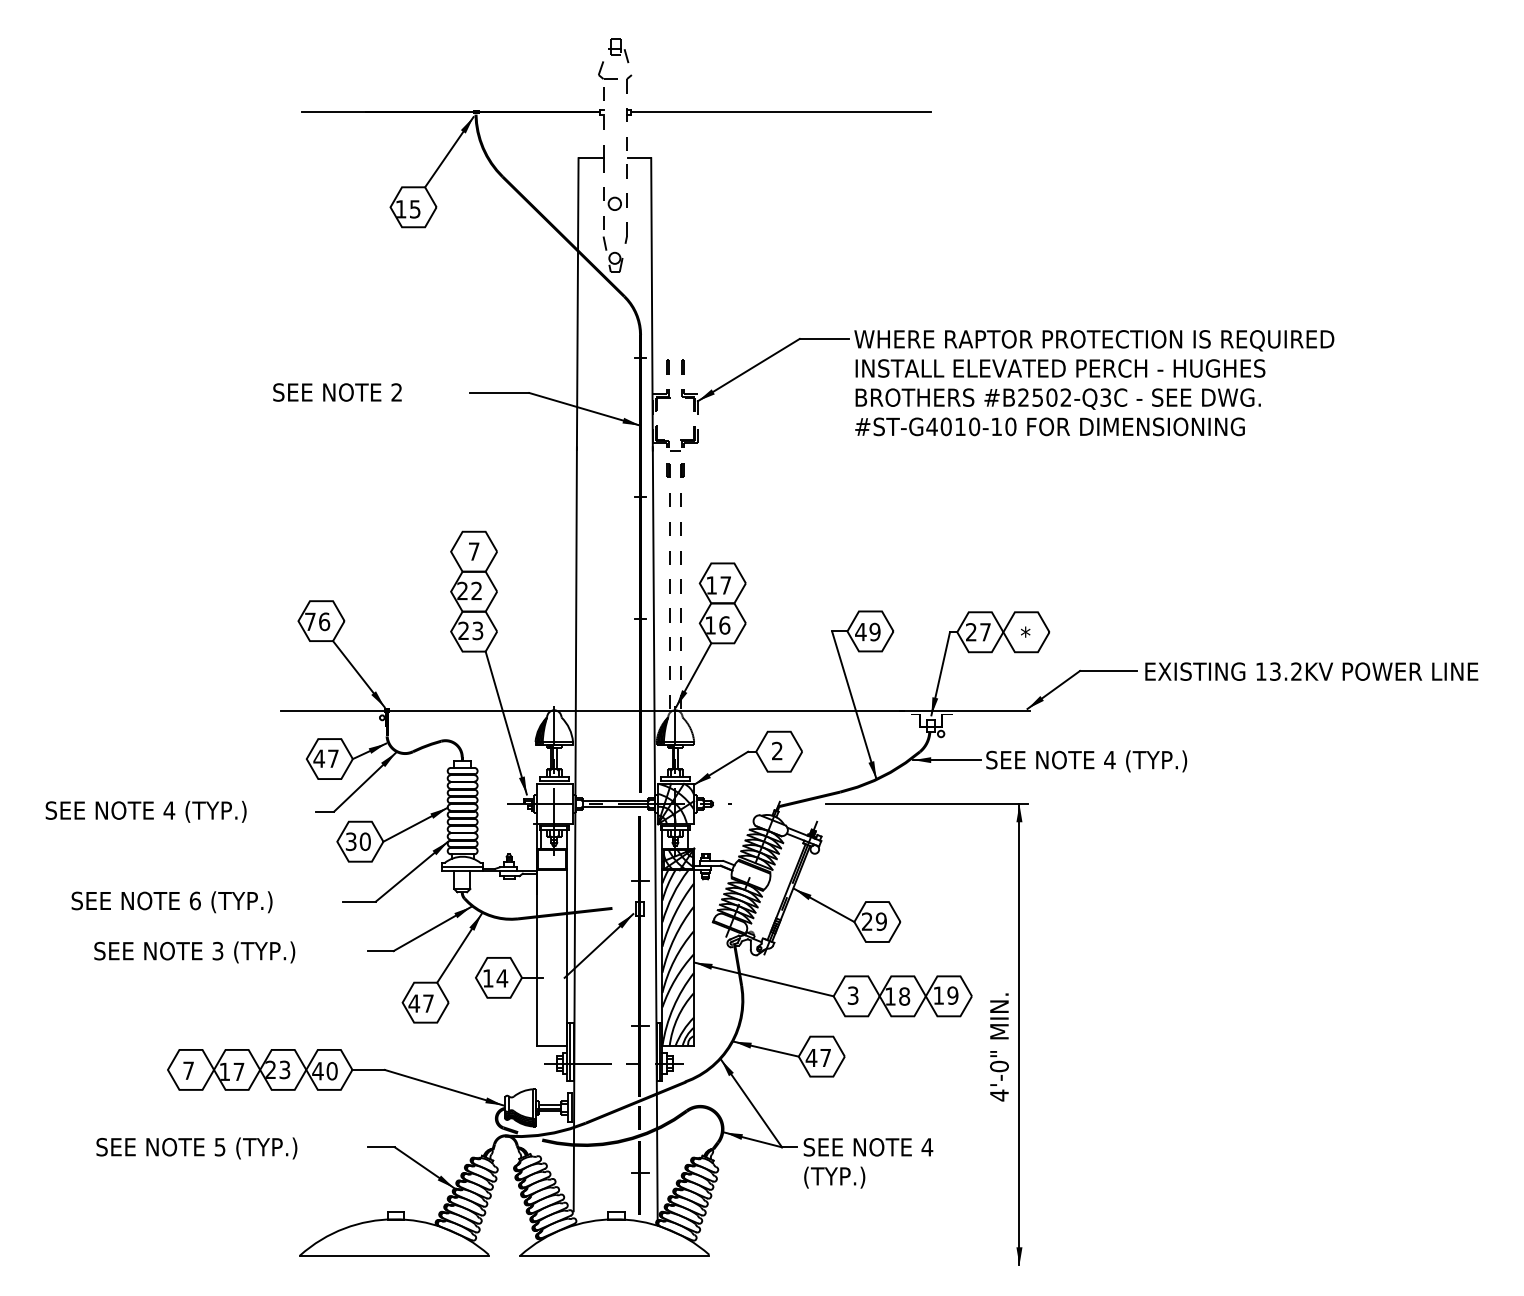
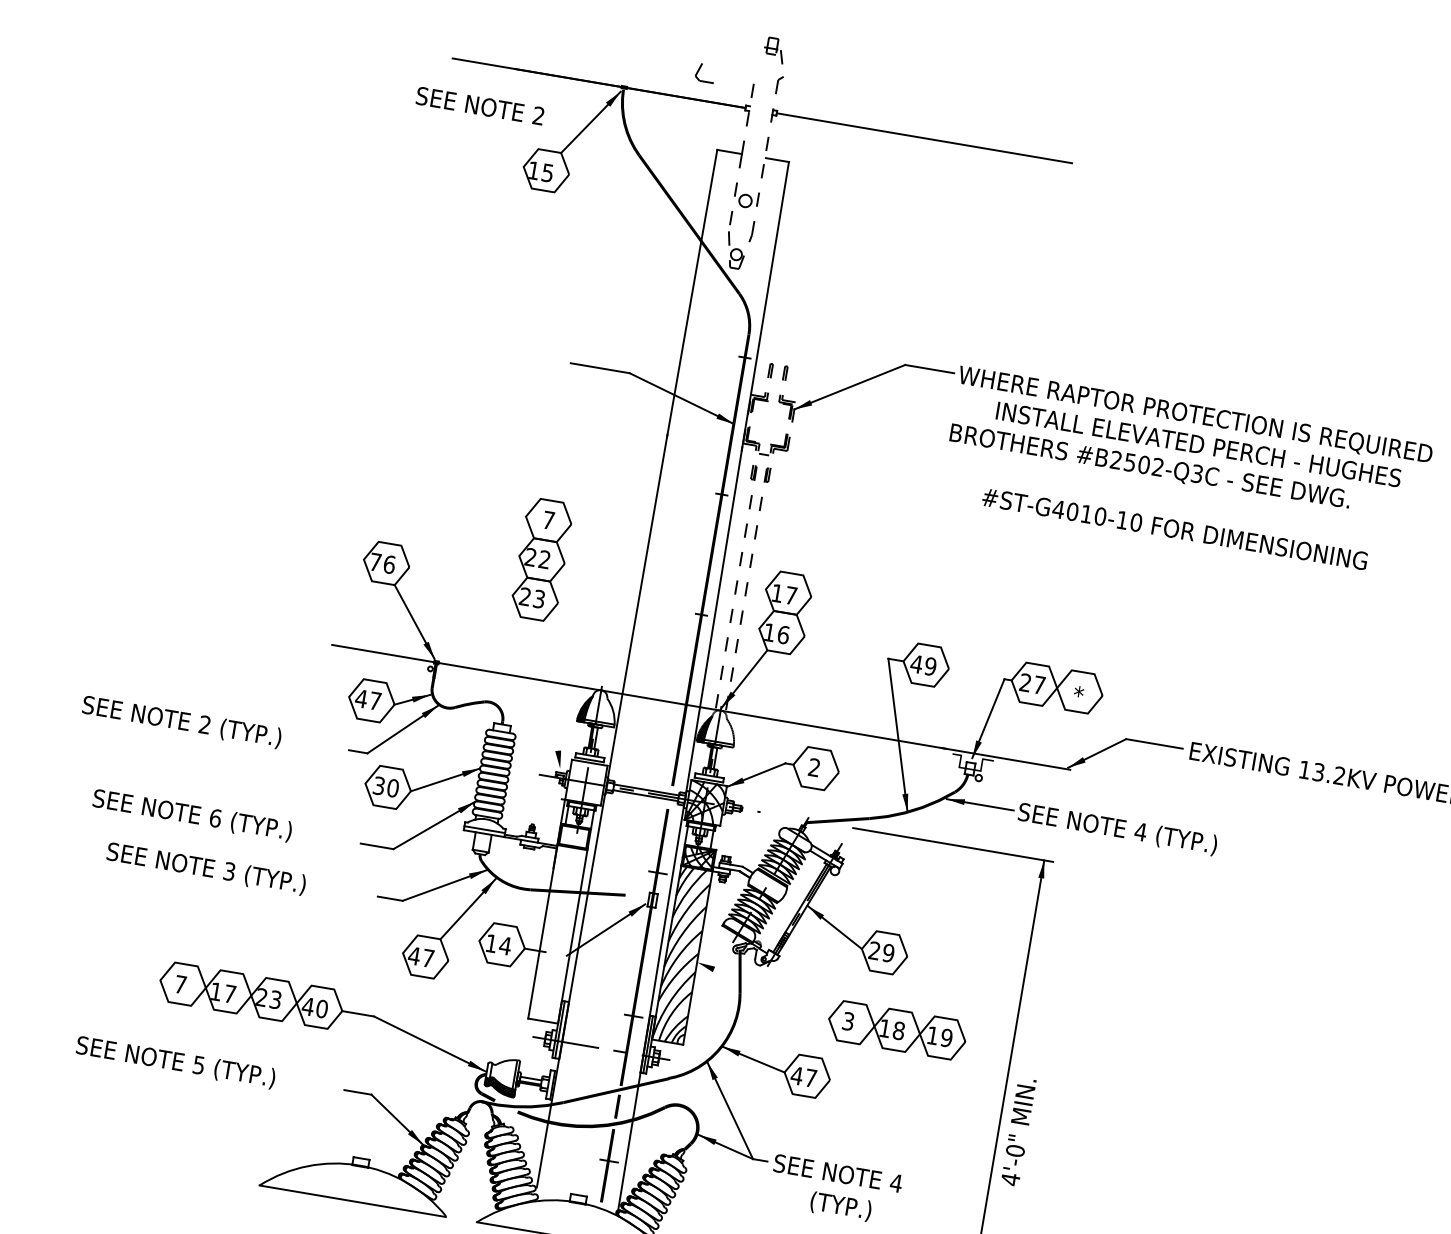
part: (607, 70) -> (704, 73), moved
text: (1060, 368) -> (1198, 444), moved
text: (337, 392) -> (480, 106), moved
text: (1049, 426) -> (1174, 528), moved
line: (505, 722) -> (551, 694), removed
text: (169, 810) -> (205, 724), 4 -> 2
line: (763, 979) -> (762, 990), removed
text: (999, 1047) -> (1018, 1132), moved
text: (834, 1177) -> (840, 1206), moved

